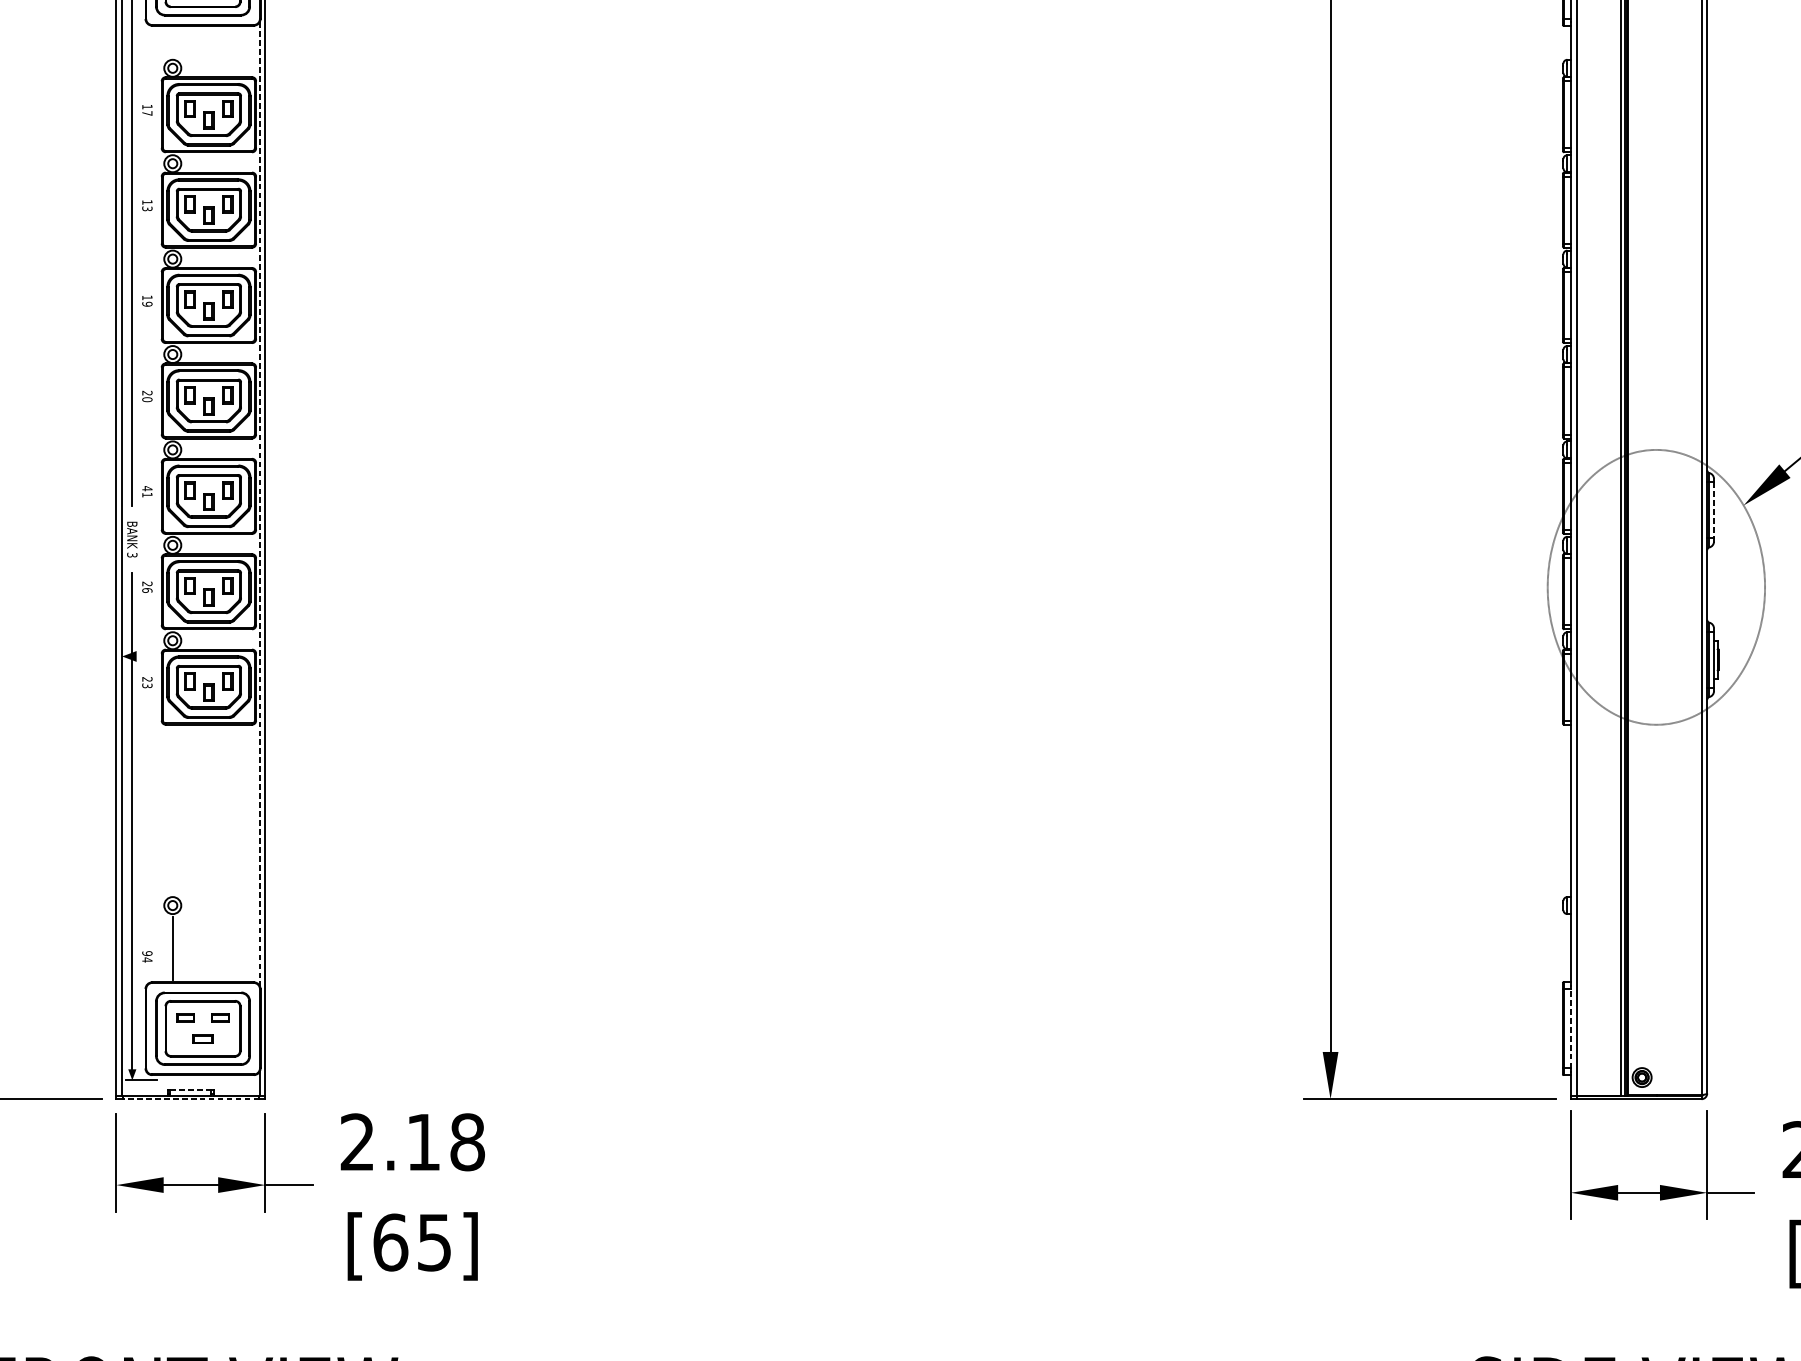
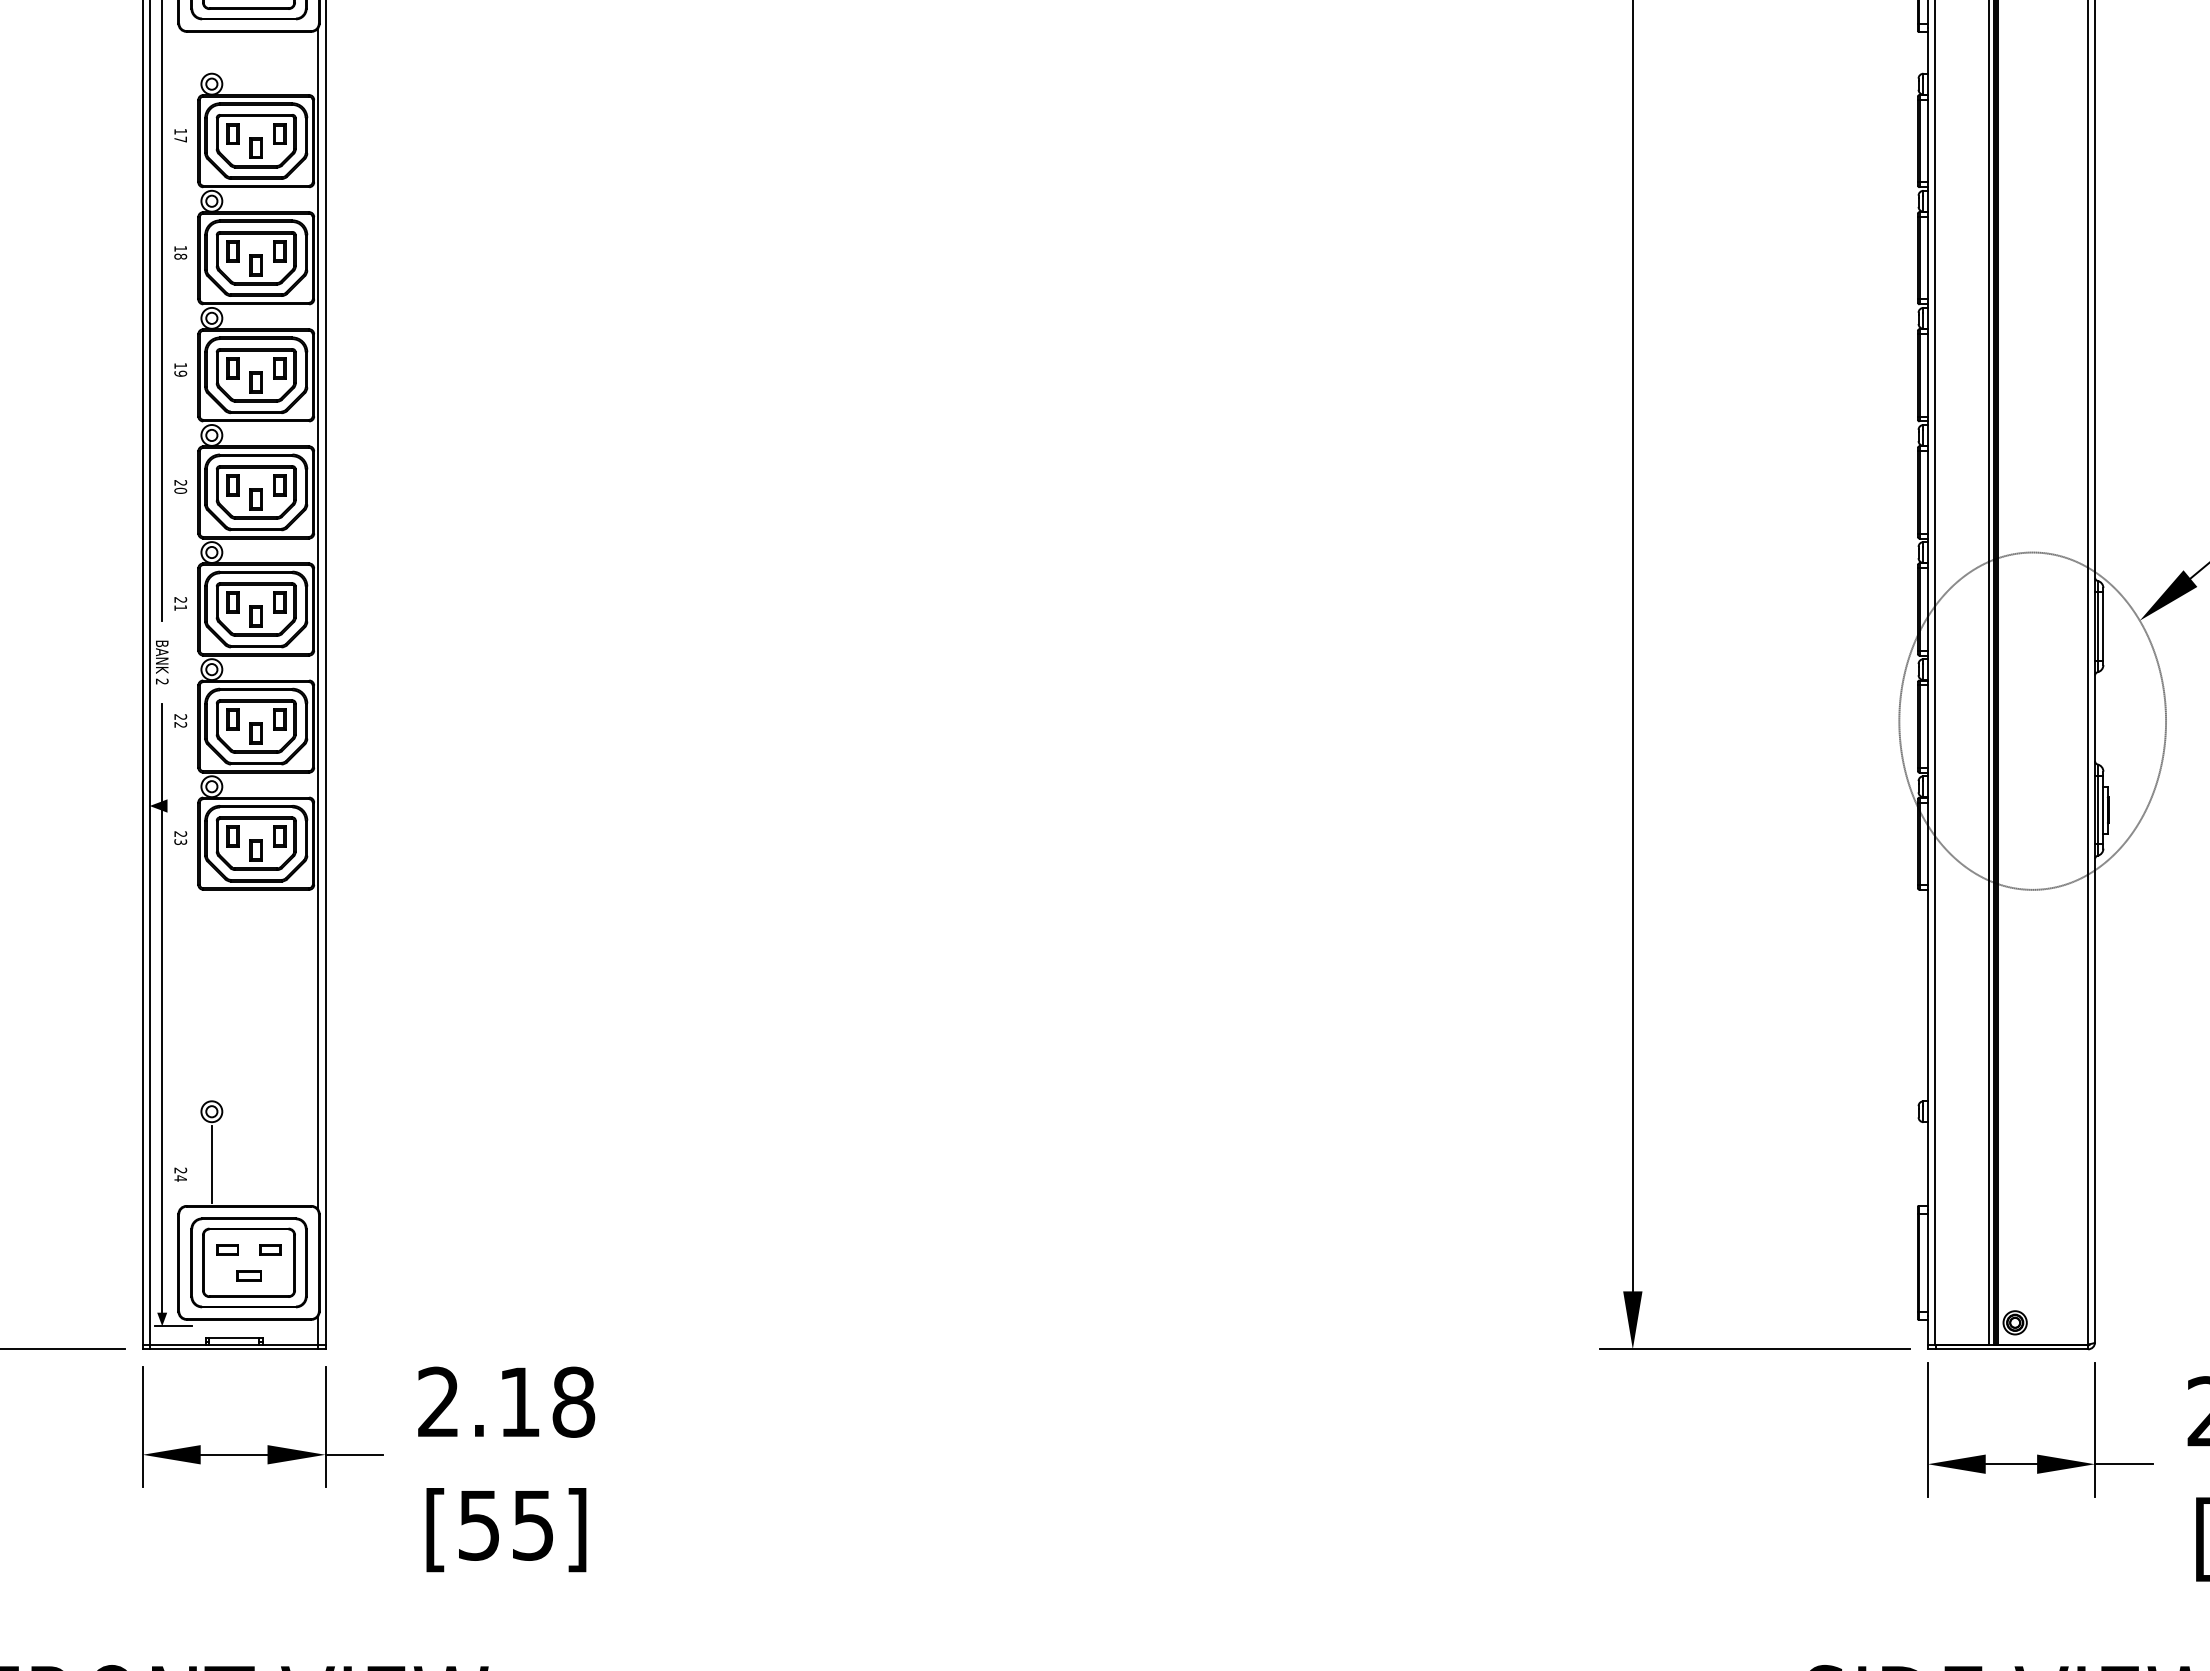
text: (147, 208) -> (180, 256), 13 -> 18
text: (147, 488) -> (180, 599), 41 -> 21
line: (259, 504) -> (318, 619), dashed -> solid
line: (1714, 511) -> (2103, 627), dashed -> solid
text: (131, 555) -> (161, 681), 3 -> 2
text: (147, 590) -> (180, 725), 26 -> 22
text: (147, 953) -> (180, 1170), 94 -> 24
line: (1570, 1028) -> (1927, 1262), dashed -> solid
line: (191, 1090) -> (234, 1338), dashed -> solid
line: (191, 1099) -> (234, 1349), dashed -> solid
text: (390, 1241) -> (479, 1524), [65] -> [55]

